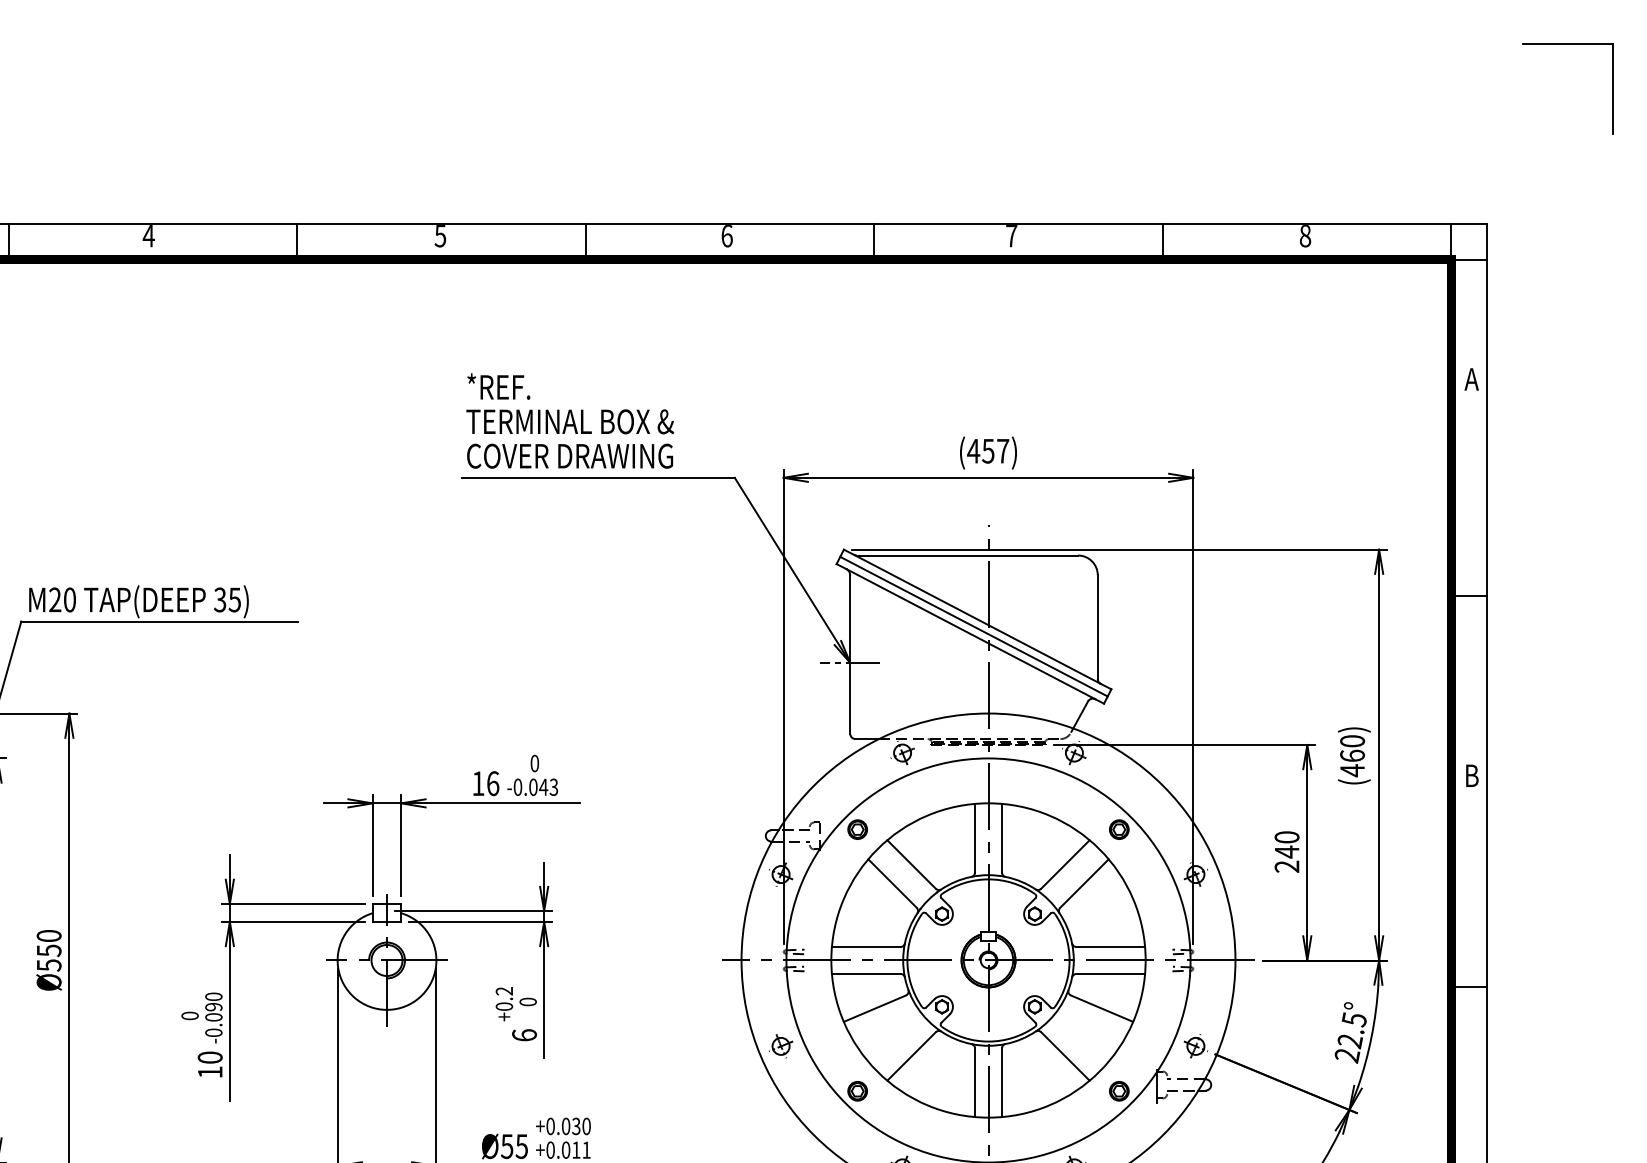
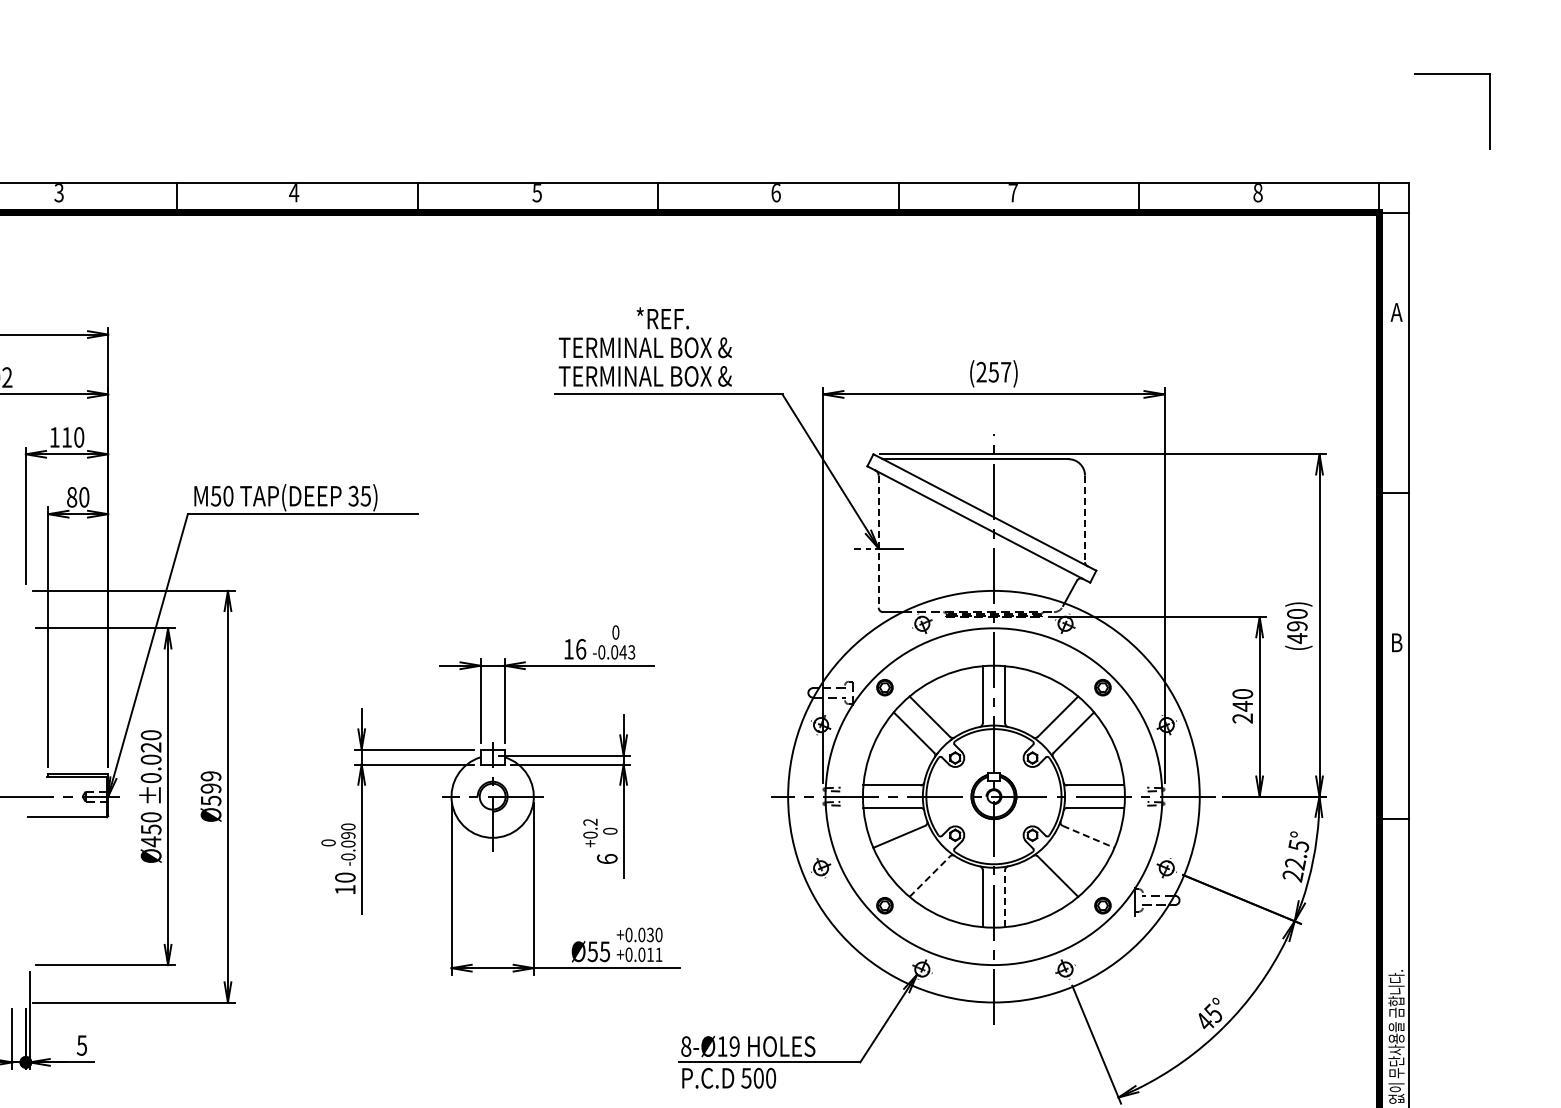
part: (1567, 44) -> (1452, 74), moved
text: (498, 386) -> (662, 318), moved
text: (973, 450) -> (981, 371), (457) -> (257)
text: (569, 456) -> (644, 376), COVER DRAWING -> TERMINAL BOX &
text: (55, 599) -> (216, 495), M20 -> M50
line: (973, 626) -> (981, 518), removed
line: (1098, 627) -> (1085, 519), solid -> dashed
line: (849, 654) -> (878, 541), solid -> dashed
text: (1352, 756) -> (1297, 626), (460) -> (490)
text: (48, 943) -> (210, 782), Ø550 -> Ø599
line: (1103, 1009) -> (1089, 837), solid -> dashed
line: (911, 1056) -> (929, 876), solid -> dashed
line: (1002, 1082) -> (1005, 898), solid -> dashed

